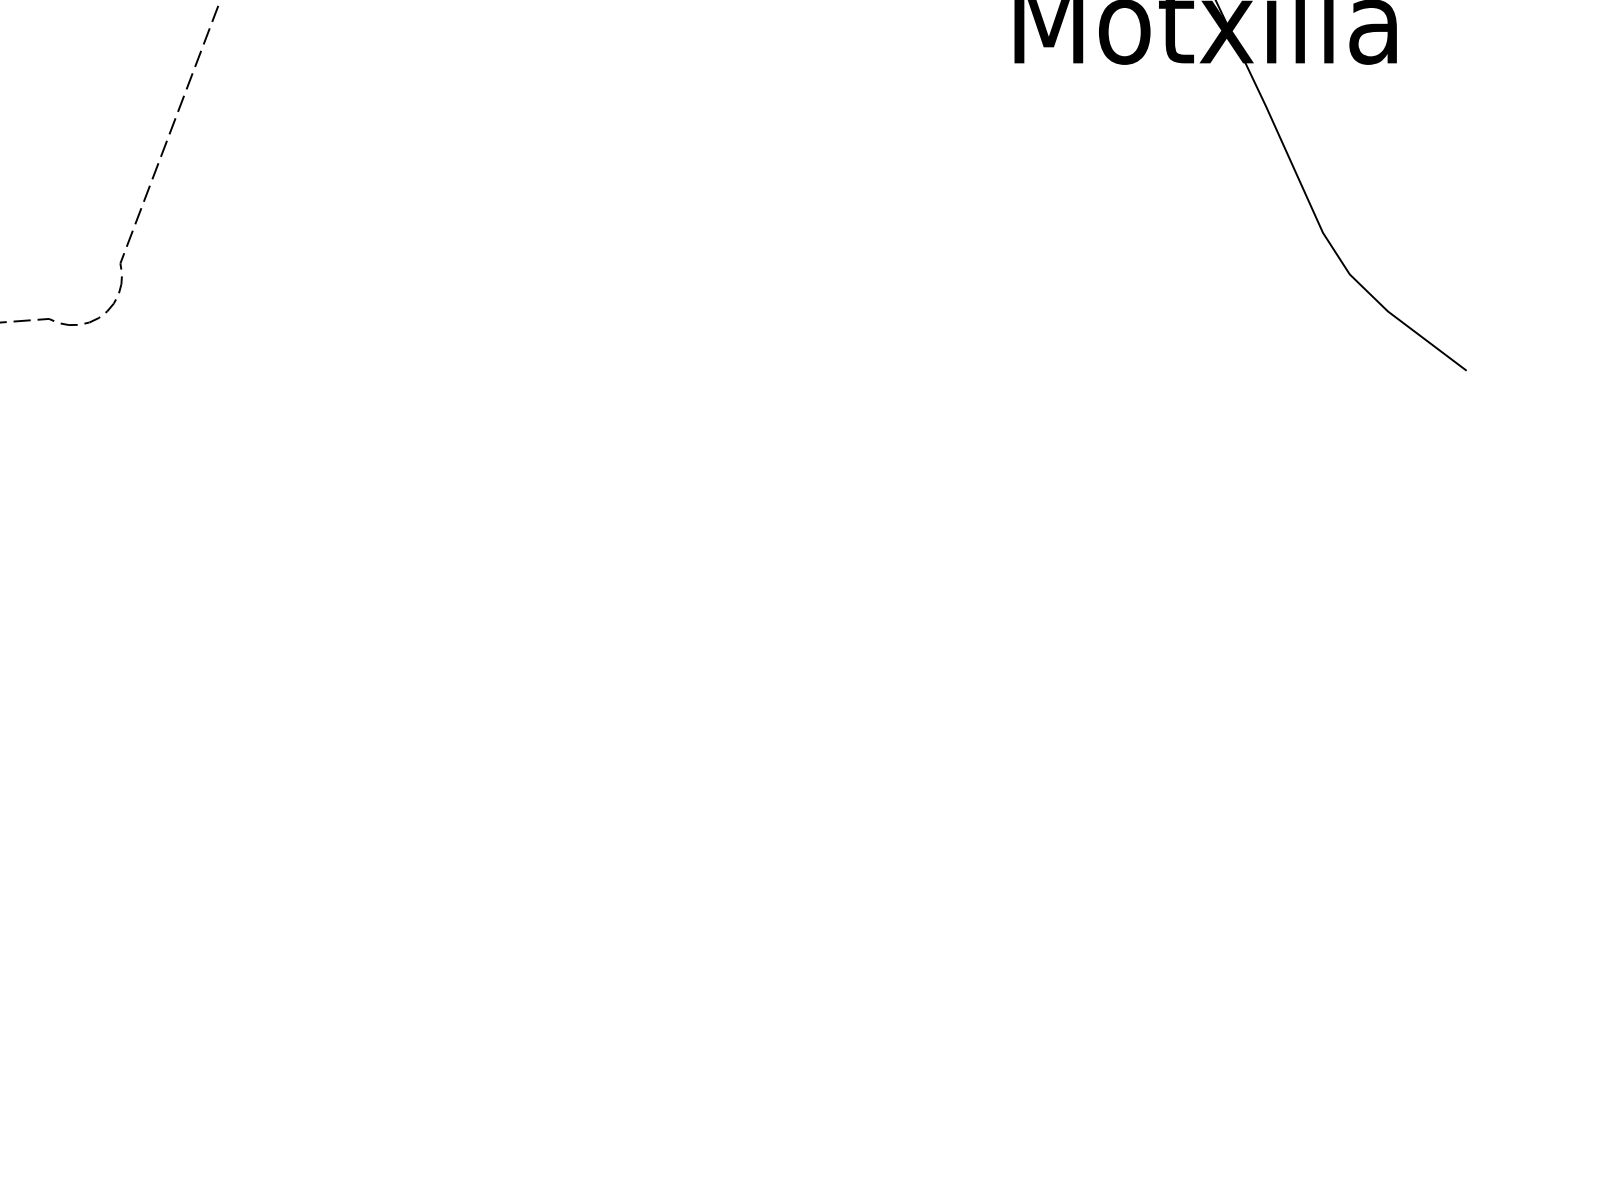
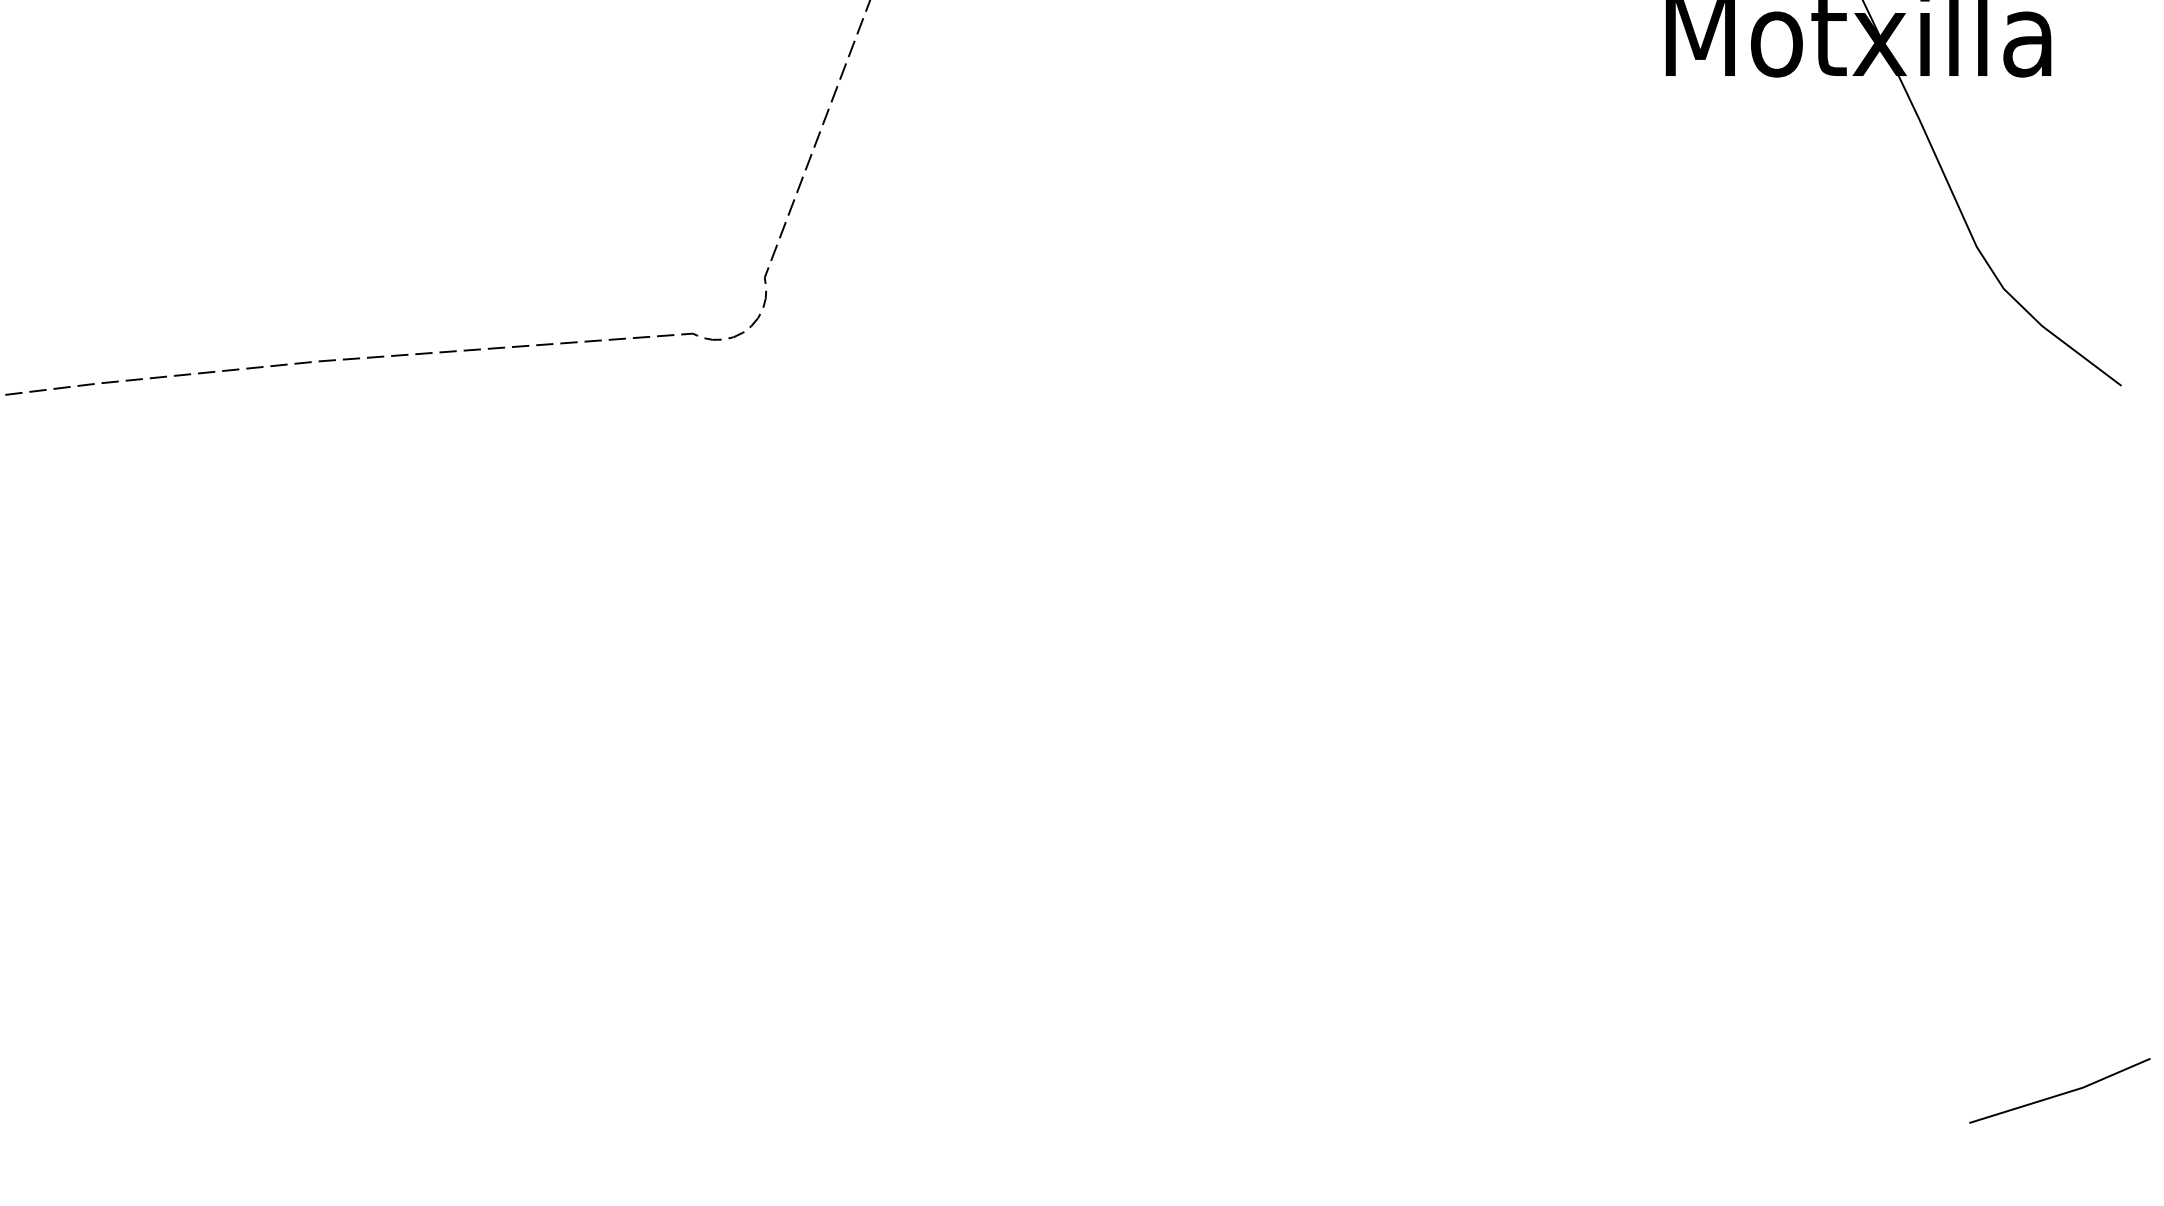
line: (1406, 1072) -> (2060, 1093), added

